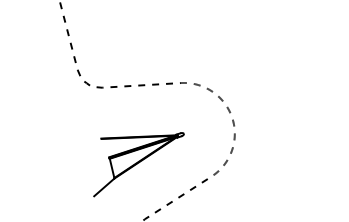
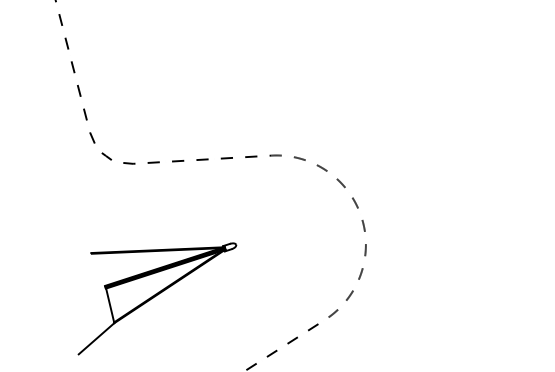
part: (138, 164) -> (156, 298), moved

